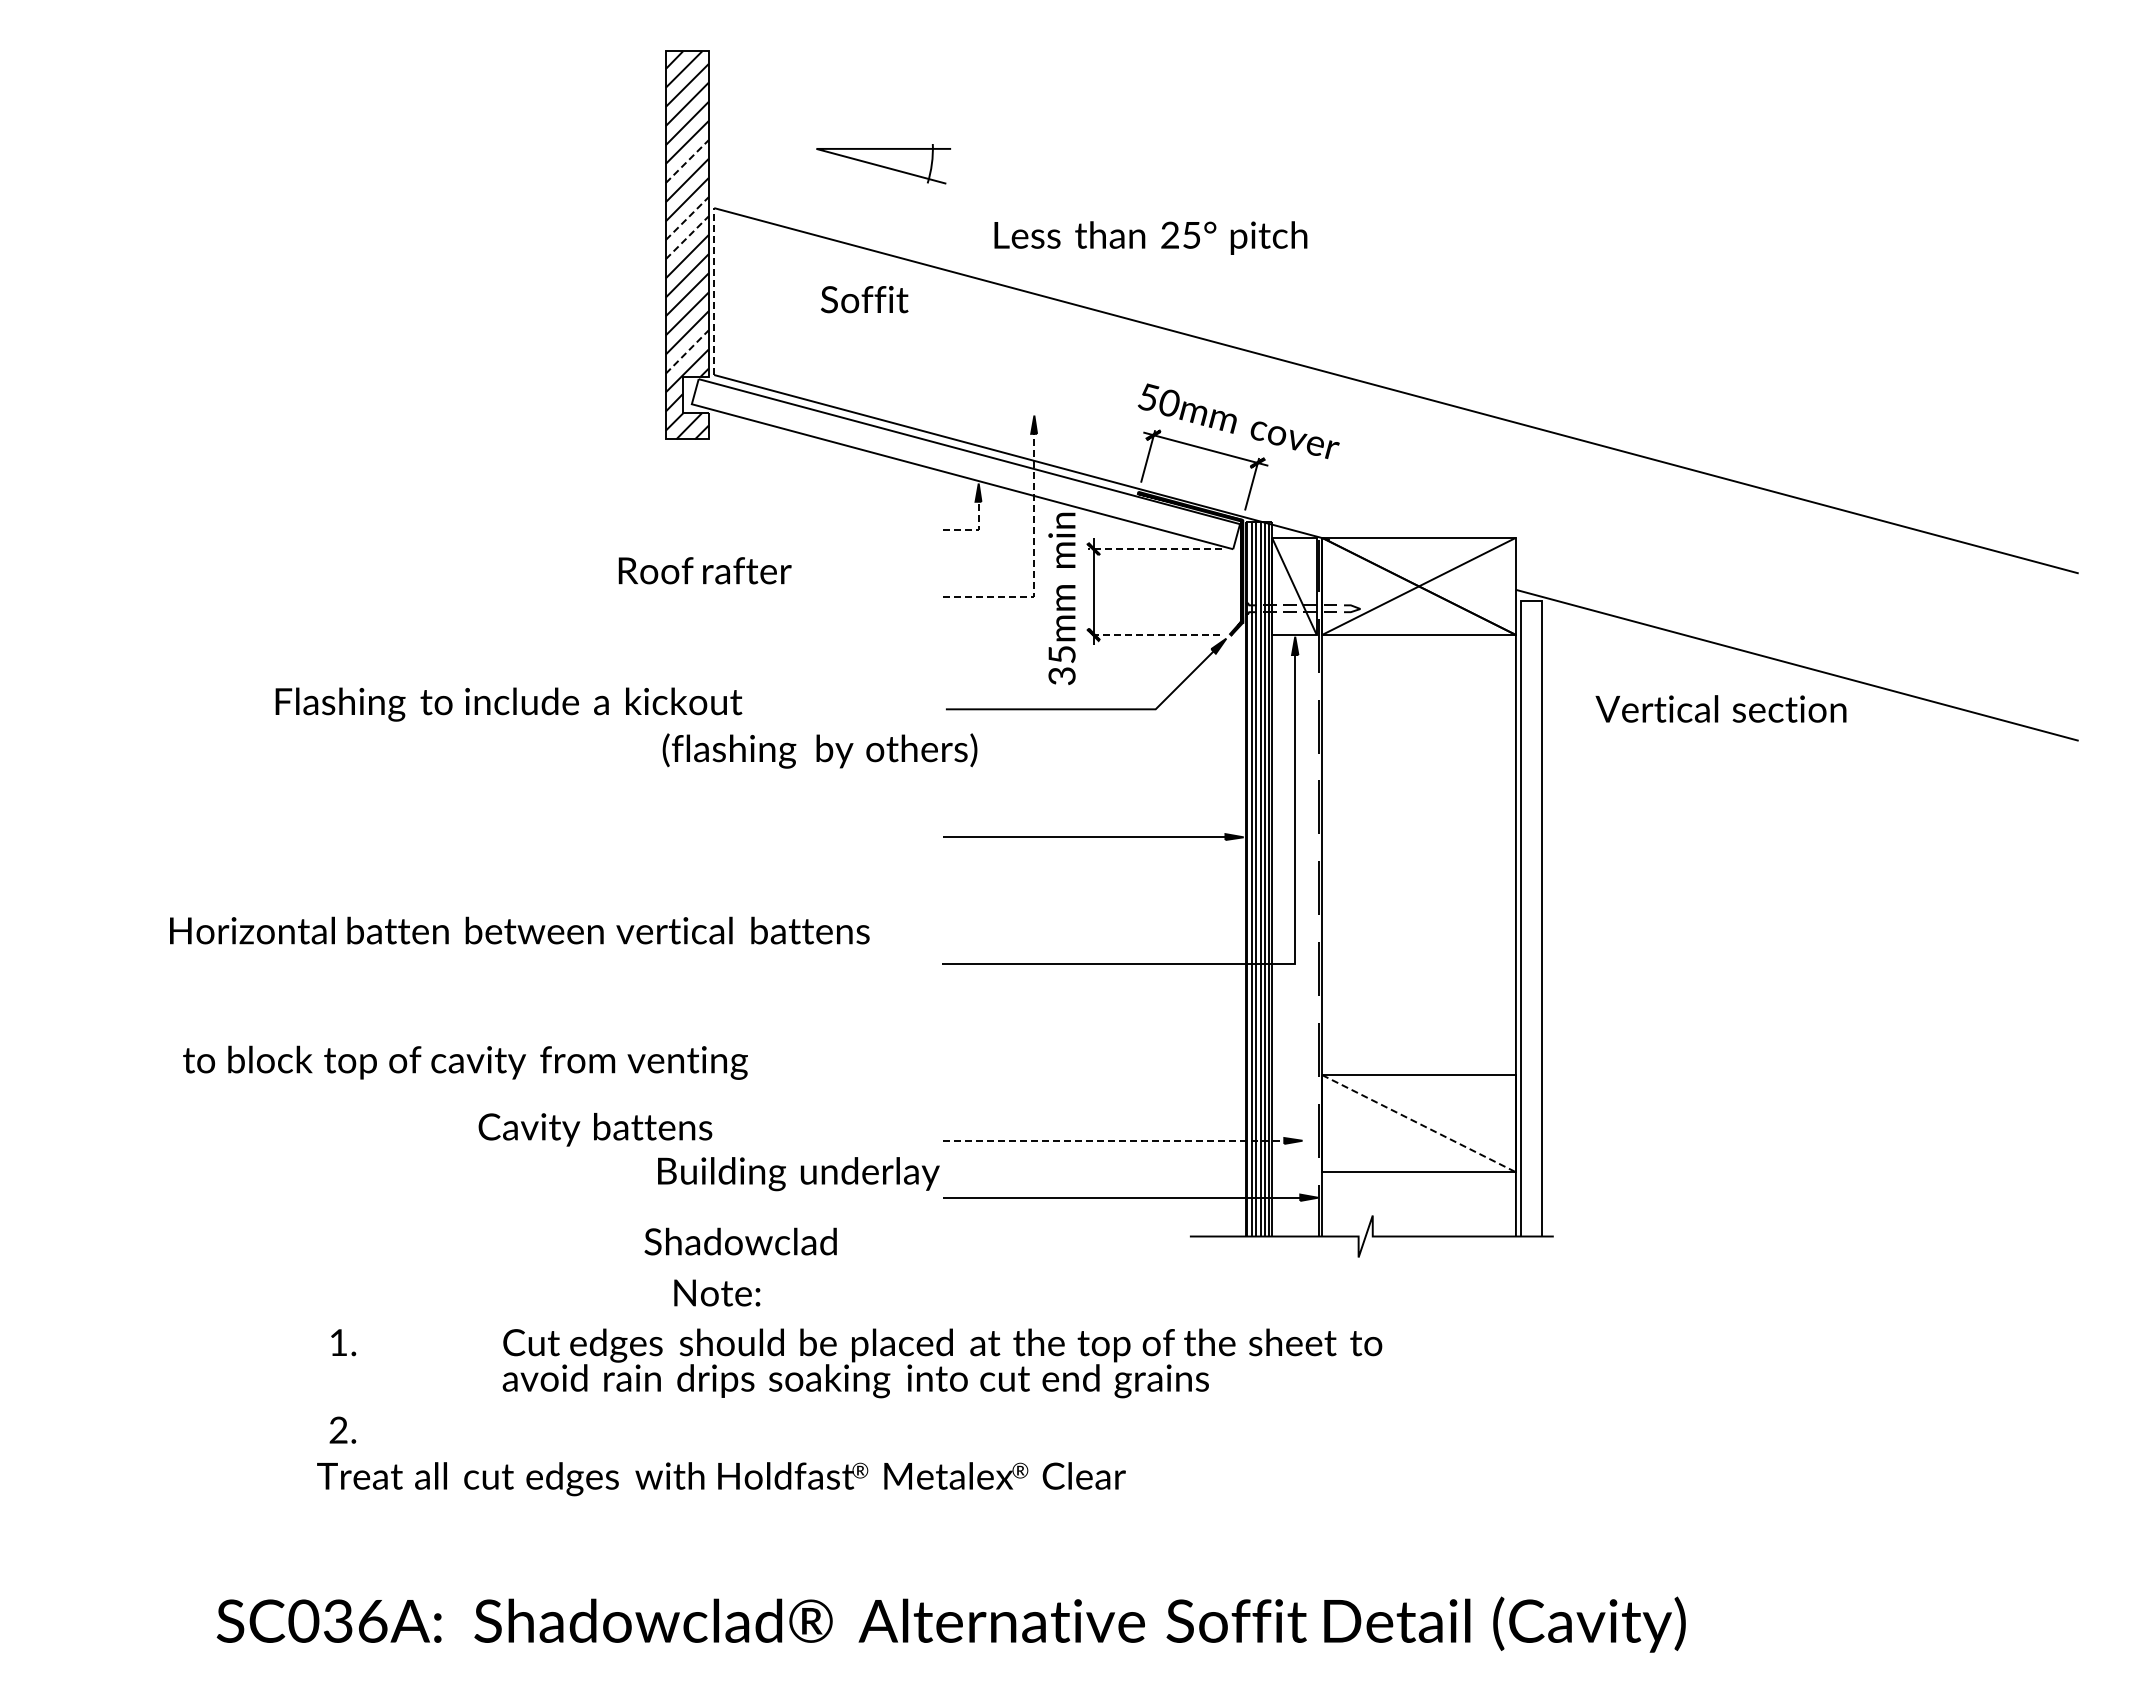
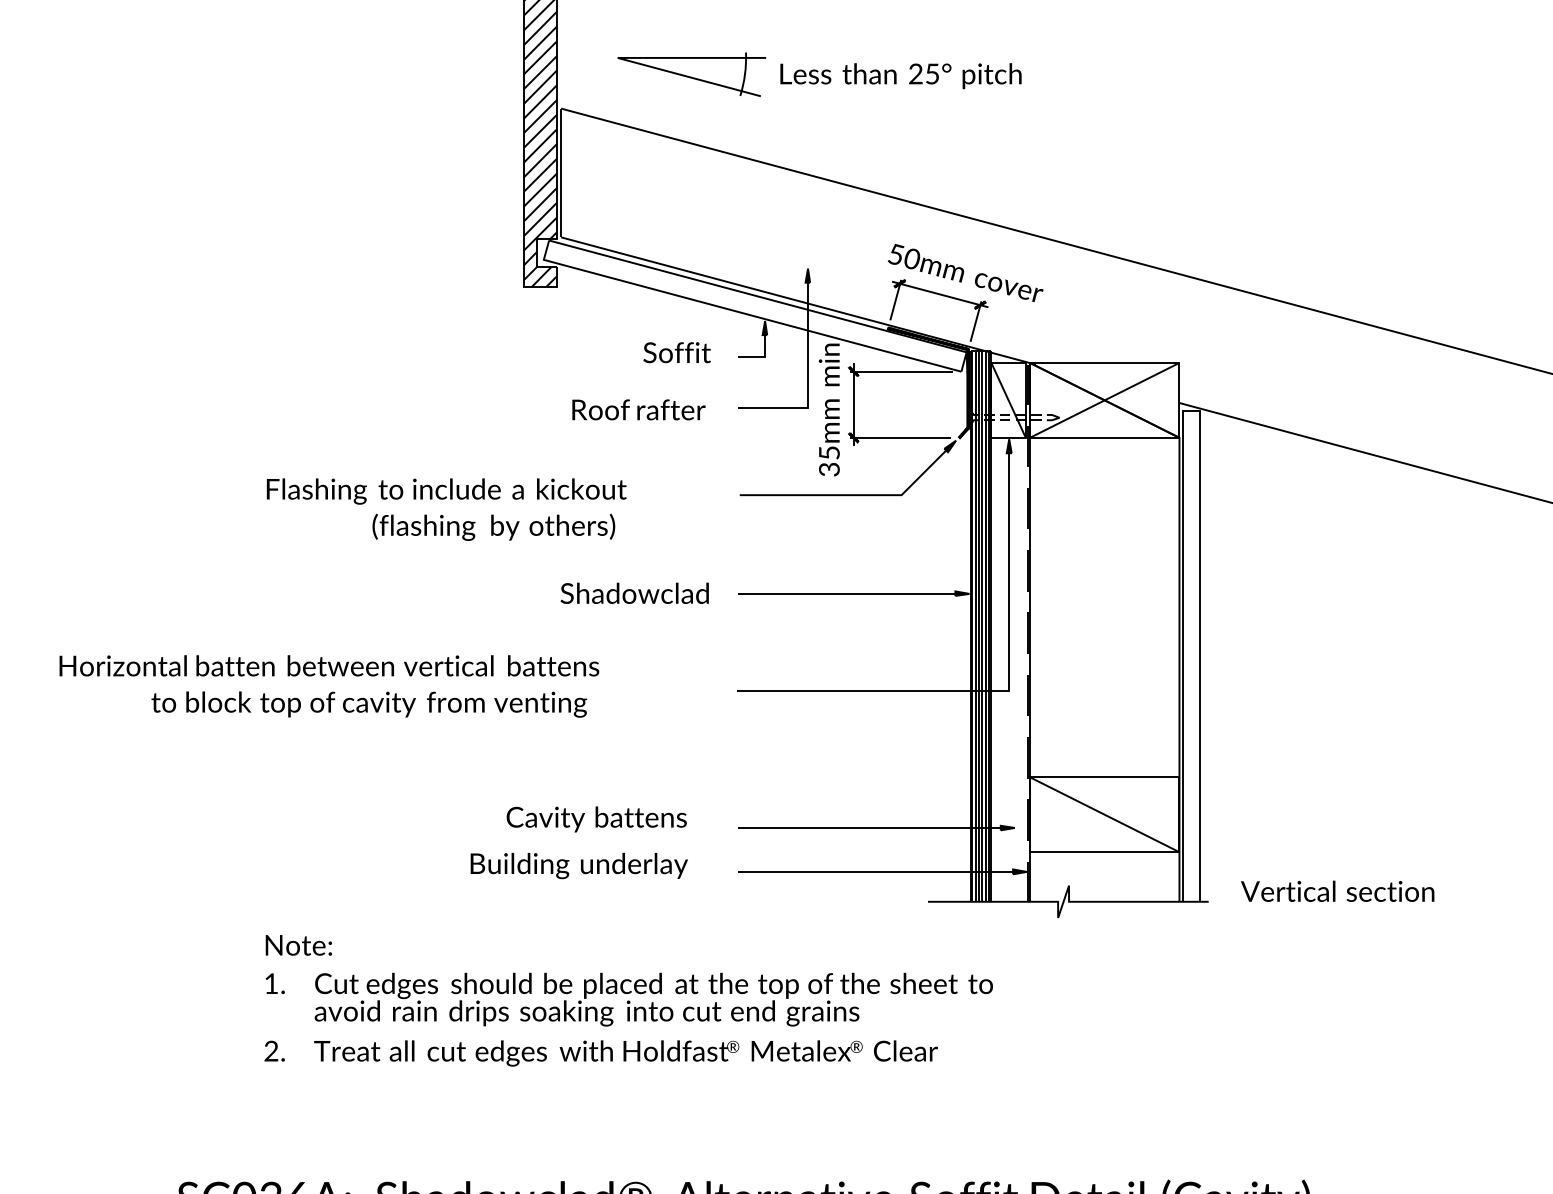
line: (687, 161) -> (540, 72), dashed -> solid
part: (883, 163) -> (691, 74), size x1.43
line: (687, 218) -> (540, 116), dashed -> solid
line: (687, 237) -> (540, 131), dashed -> solid
text: (1150, 237) -> (900, 75), moved
line: (714, 291) -> (561, 172), dashed -> solid
text: (864, 299) -> (677, 352), moved
line: (687, 351) -> (540, 219), dashed -> solid
line: (975, 530) -> (762, 357), dashed -> solid
line: (1154, 549) -> (900, 371), dashed -> solid
line: (1034, 561) -> (808, 381), dashed -> solid
text: (704, 570) -> (638, 409), moved
line: (1154, 634) -> (900, 437), dashed -> solid
text: (508, 704) -> (446, 491), moved
text: (1720, 708) -> (1337, 890), moved
text: (819, 750) -> (493, 526), moved
text: (519, 930) -> (329, 665), moved
text: (465, 1062) -> (369, 704), moved
line: (1419, 1123) -> (1105, 814), dashed -> solid
text: (595, 1129) -> (596, 819), moved
line: (1113, 1140) -> (869, 827), dashed -> solid
text: (798, 1174) -> (579, 866), moved
text: (740, 1241) -> (634, 593), moved
text: (717, 1292) -> (299, 944), moved
text: (942, 1363) -> (653, 999), moved
text: (721, 1479) -> (626, 1053), moved

